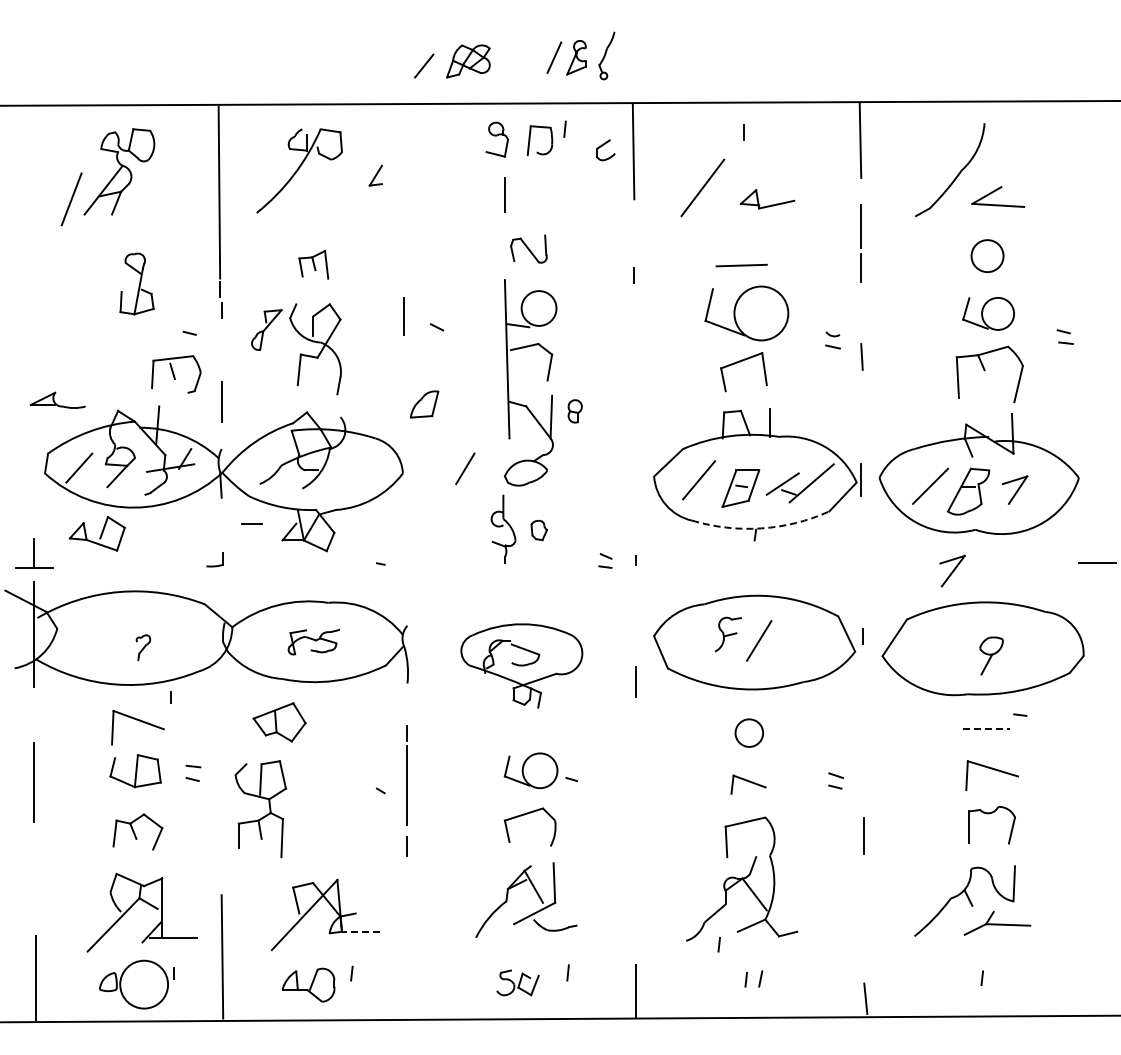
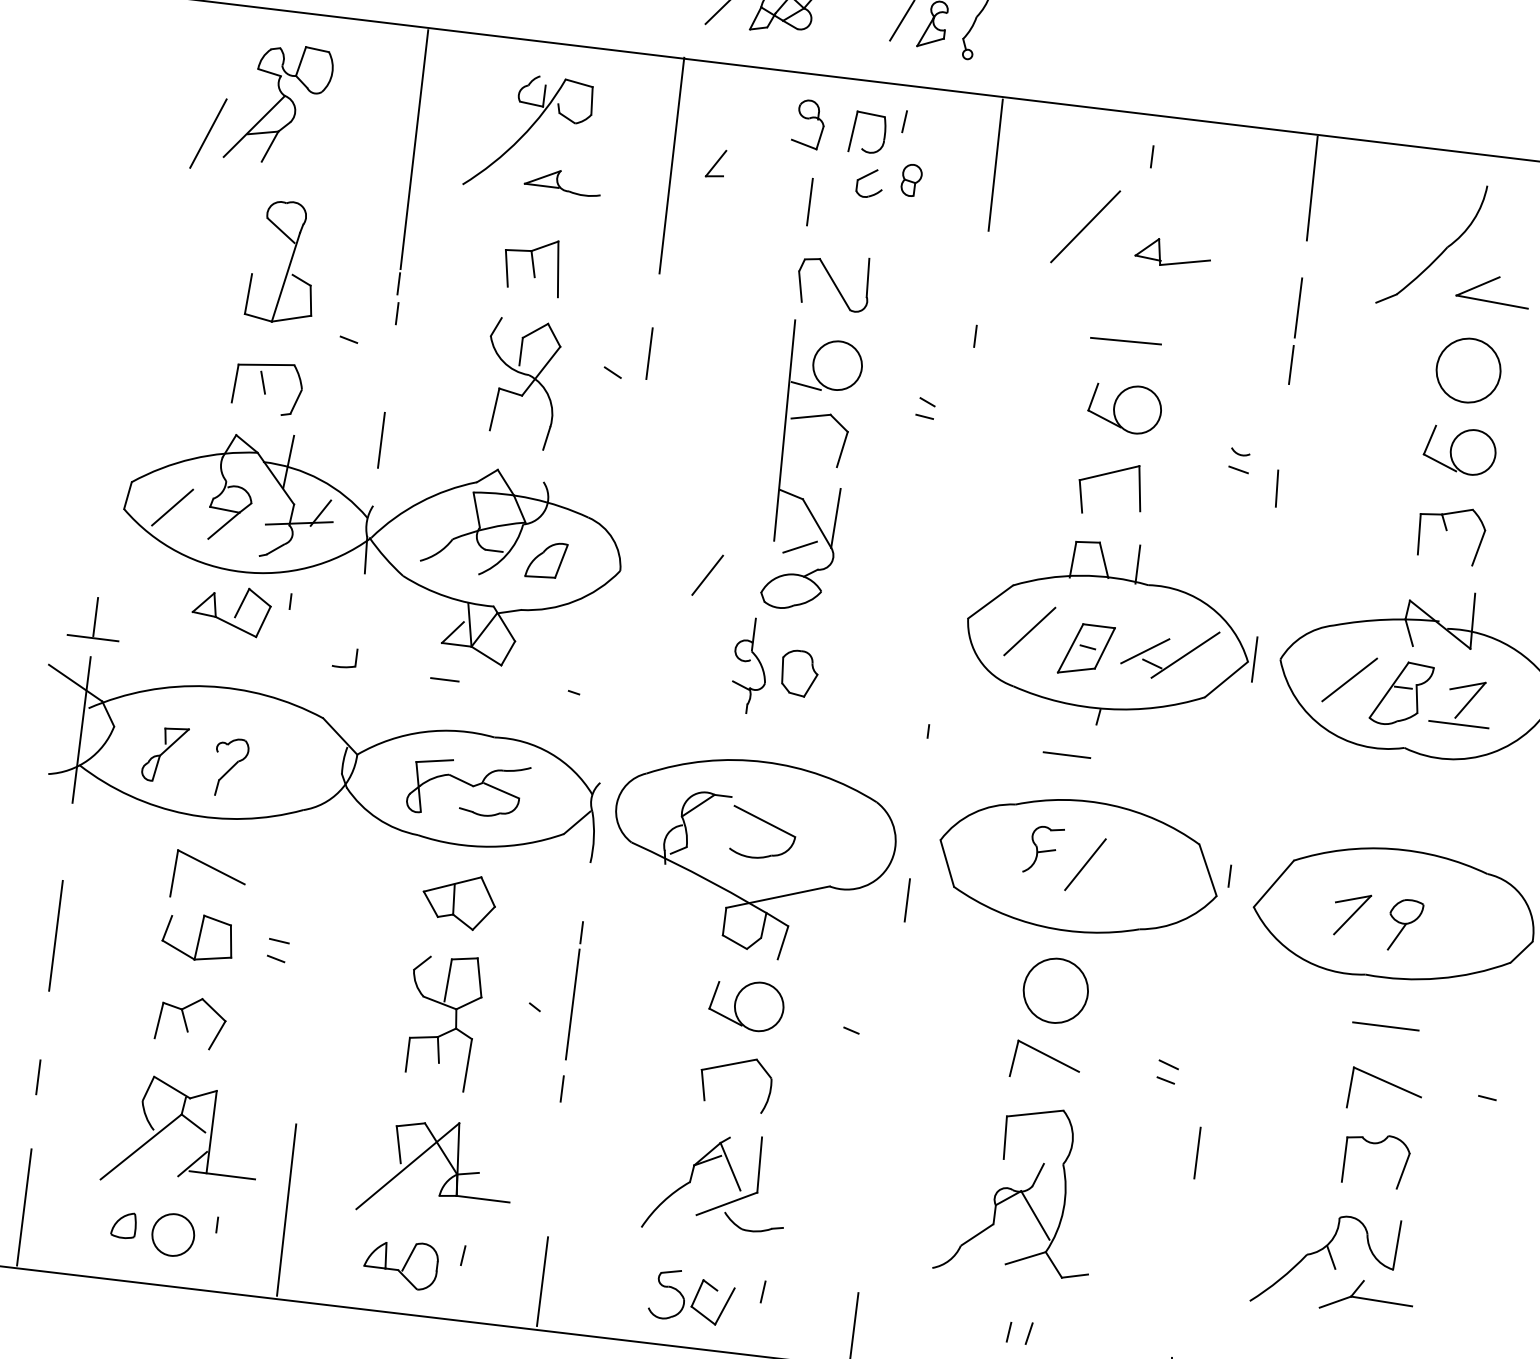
part: (605, 150) -> (869, 183), moved
part: (375, 175) -> (715, 163), moved
line: (403, 180) -> (671, 164), added
part: (528, 248) -> (833, 280), size x1.43
circle: (987, 255) -> (1468, 369), size x1.43
part: (313, 264) -> (532, 265), size x1.43
part: (136, 283) -> (283, 261), size x1.43
part: (746, 313) -> (1124, 408), size x0.62
line: (436, 327) -> (612, 372), moved
part: (266, 329) -> (164, 753), moved
part: (176, 374) -> (268, 387), moved
part: (989, 374) -> (1450, 535), size x0.71
part: (57, 399) -> (562, 180), moved
part: (424, 404) -> (546, 560), moved
part: (574, 411) -> (910, 180), moved
line: (528, 440) -> (800, 546), added
line: (1011, 508) -> (1458, 724), added
line: (251, 523) -> (444, 678), moved
arc: (761, 528) -> (1108, 709), dashed -> solid
part: (539, 530) -> (799, 673), size x1.67
part: (96, 533) -> (230, 609), moved
part: (605, 560) -> (925, 407), moved
line: (736, 564) -> (1067, 754), added
part: (952, 570) -> (1351, 914), moved
part: (313, 641) -> (467, 788), size x1.67
part: (143, 647) -> (230, 767), size x1.67
part: (521, 665) -> (751, 857), size x1.67
line: (170, 697) -> (289, 601), moved
line: (1020, 714) -> (1487, 1097), moved
part: (279, 722) -> (458, 901), moved
line: (986, 729) -> (1385, 1026), dashed -> solid
circle: (749, 733) -> (1056, 991), size x1.67
line: (571, 779) -> (851, 1030), moved
part: (748, 784) -> (1045, 1061), size x1.43
part: (264, 815) -> (447, 1030), moved
line: (34, 884) -> (38, 1077), added
line: (360, 931) -> (482, 1198), dashed -> solid
line: (718, 944) -> (976, 1278), removed
part: (517, 982) -> (691, 1296), size x1.43
circle: (144, 984) -> (173, 1234), size x0.62
line: (410, 985) -> (542, 1282), added

